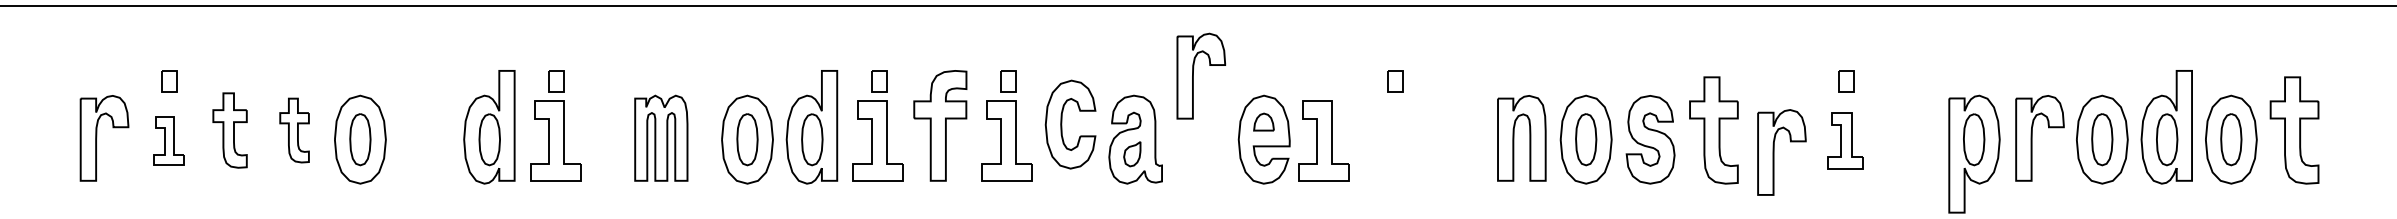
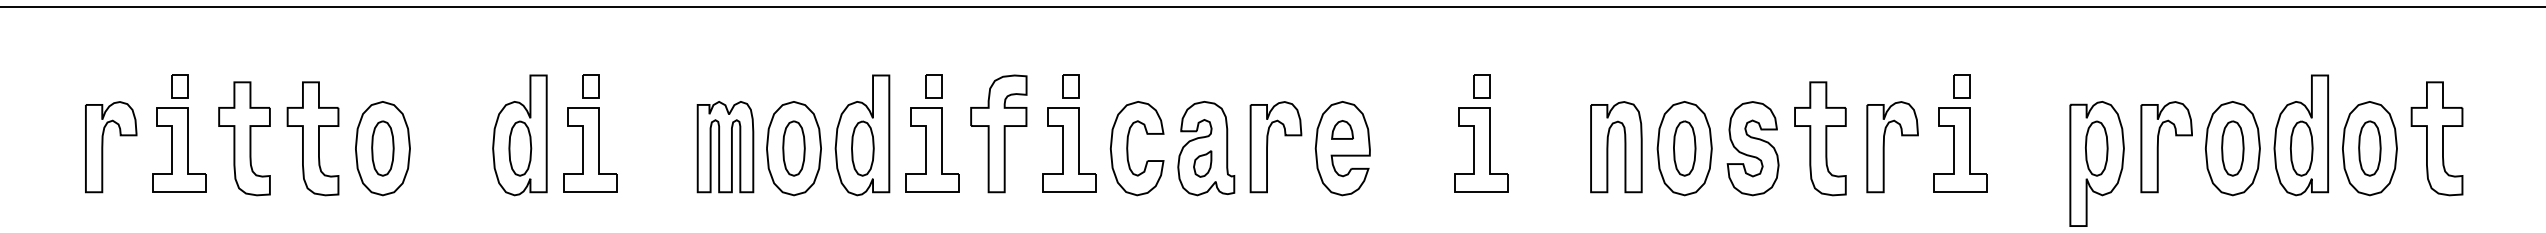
part: (1193, 76) -> (1267, 147), moved
part: (1062, 124) -> (1128, 148), moved
part: (230, 130) -> (244, 138), size x1.43
part: (294, 130) -> (312, 138), size x1.67
part: (661, 138) -> (725, 147), moved
part: (168, 140) -> (179, 149), size x1.67
part: (1324, 140) -> (1481, 149), moved
part: (1845, 140) -> (1960, 149), size x1.43
part: (1774, 152) -> (1884, 147), moved

